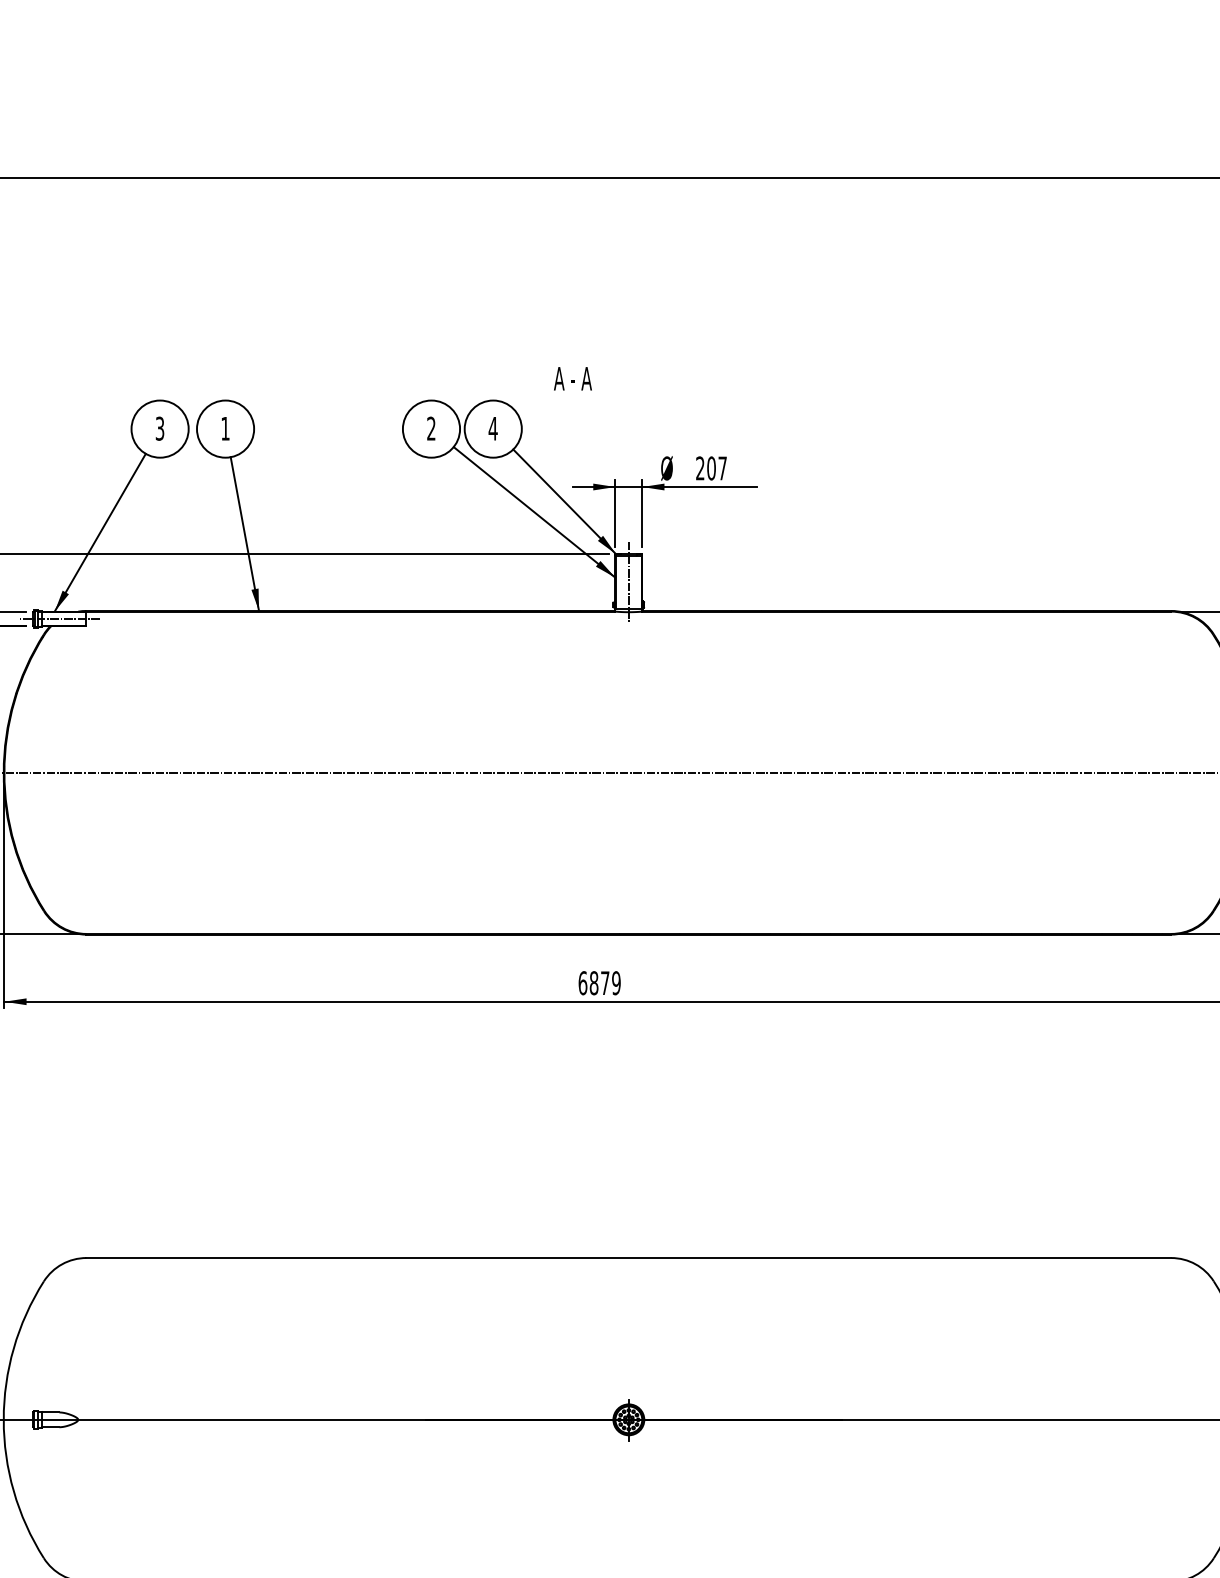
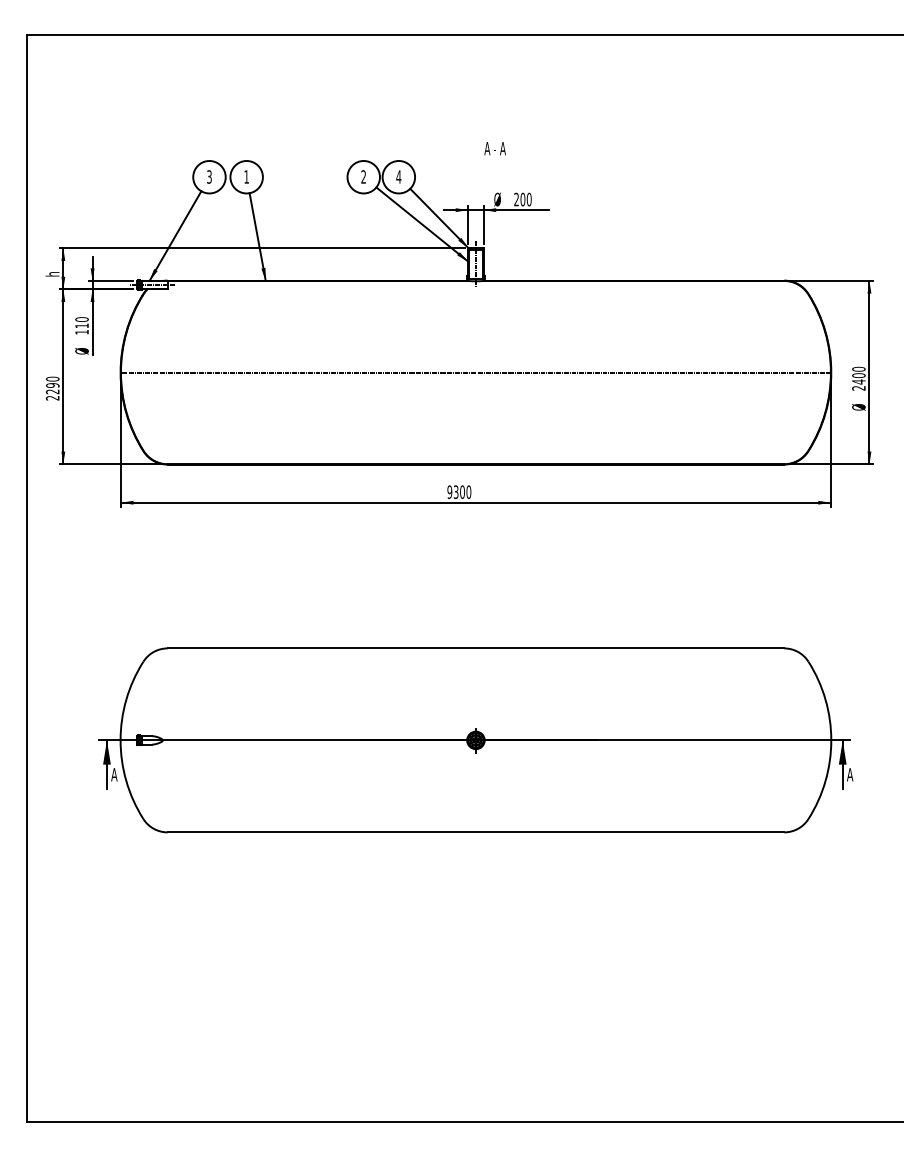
text: (571, 378) -> (494, 148), moved
text: (721, 468) -> (528, 199), 207 -> 200
text: (599, 981) -> (459, 491), 6879 -> 9300

